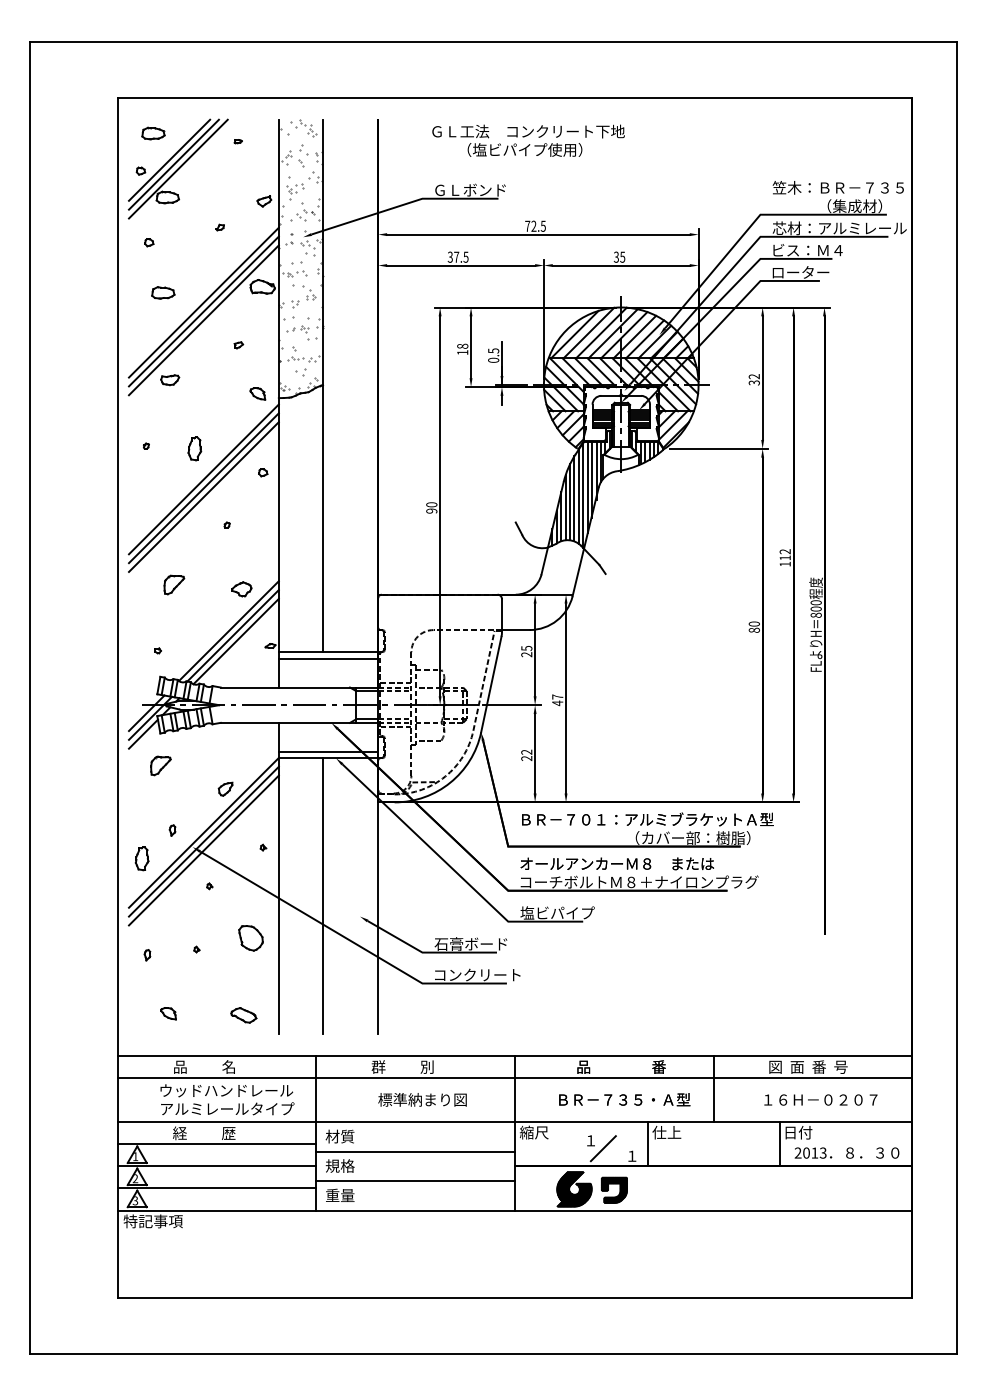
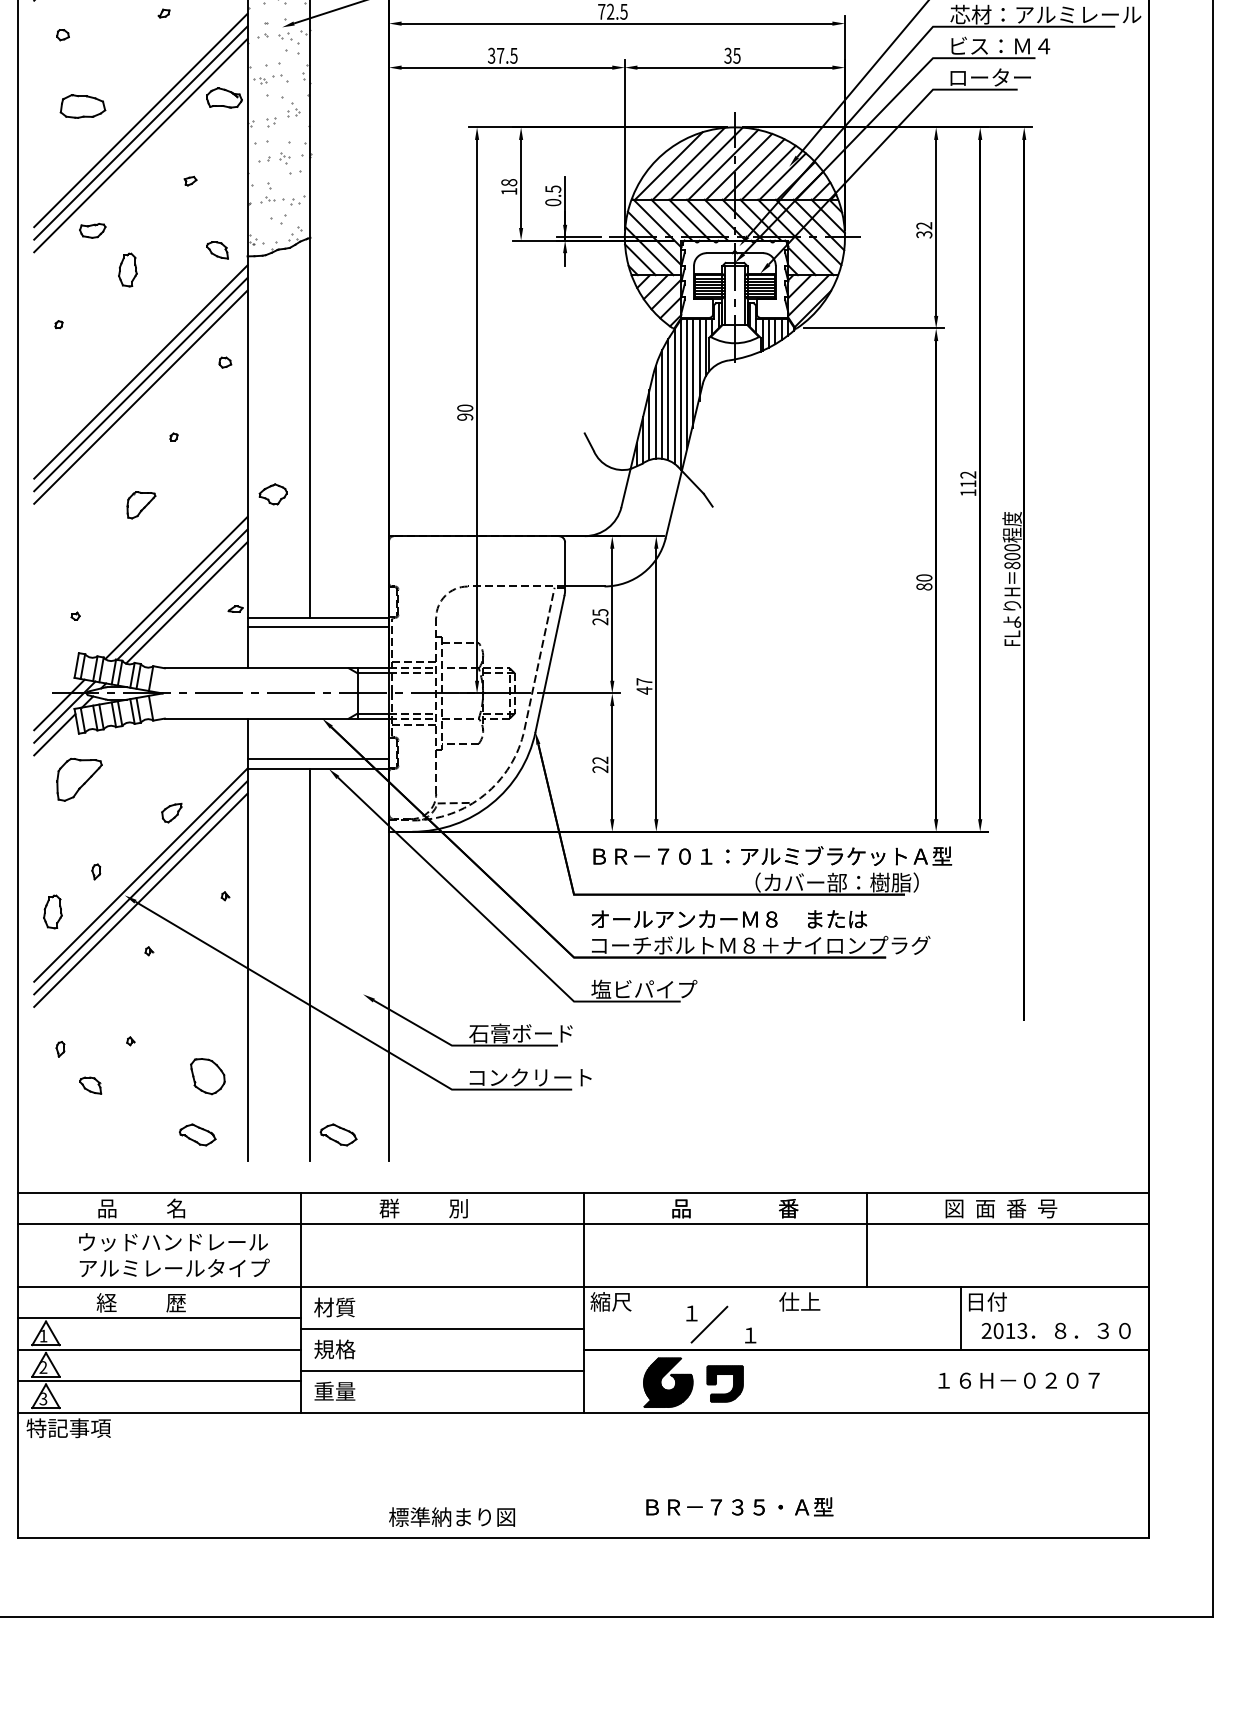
part: (163, 292) -> (83, 106), size x1.4
part: (194, 448) -> (127, 269), moved
part: (174, 584) -> (141, 504), moved
part: (241, 589) -> (272, 494), moved
part: (160, 765) -> (79, 779), size x1.6
part: (250, 938) -> (207, 1076), moved
part: (168, 1013) -> (90, 1085), moved
part: (342, 1015) -> (338, 1135), added
text: (422, 1099) -> (451, 1516), moved
text: (624, 1099) -> (739, 1506), moved
text: (820, 1099) -> (1018, 1379), moved
line: (647, 1144) -> (772, 1318), removed

